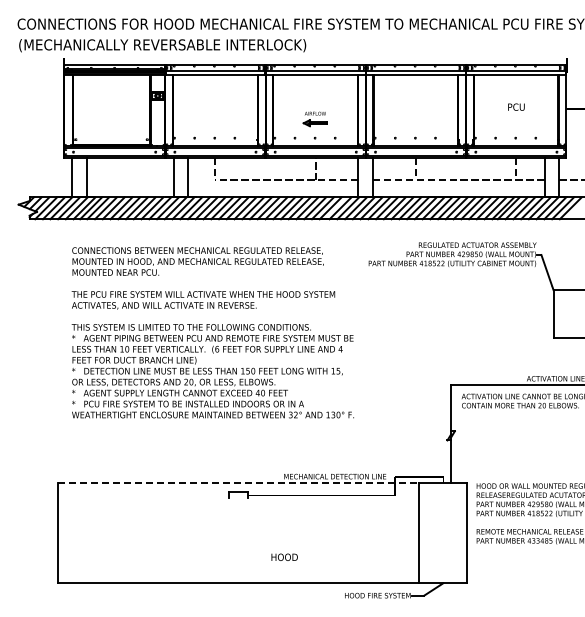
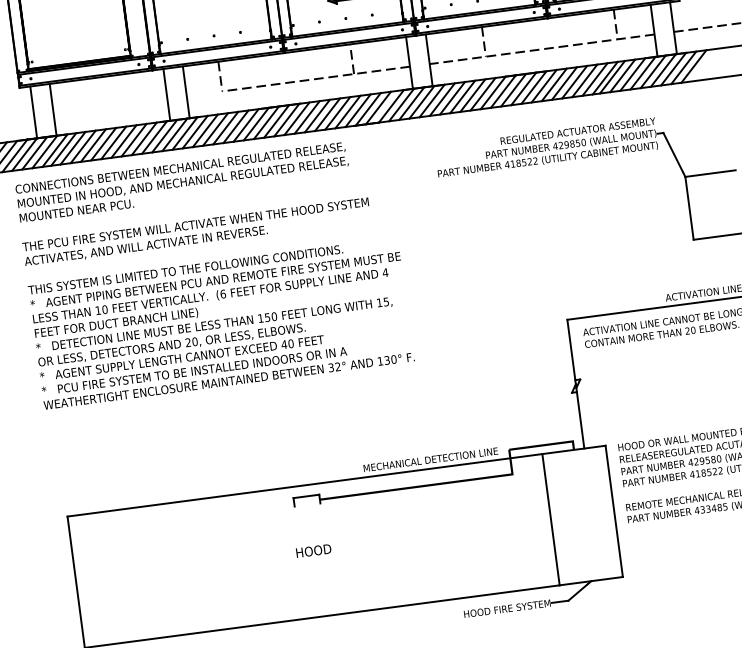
text: (212, 332) -> (214, 272), moved
line: (238, 483) -> (304, 485), dashed -> solid
text: (284, 556) -> (313, 549), moved

